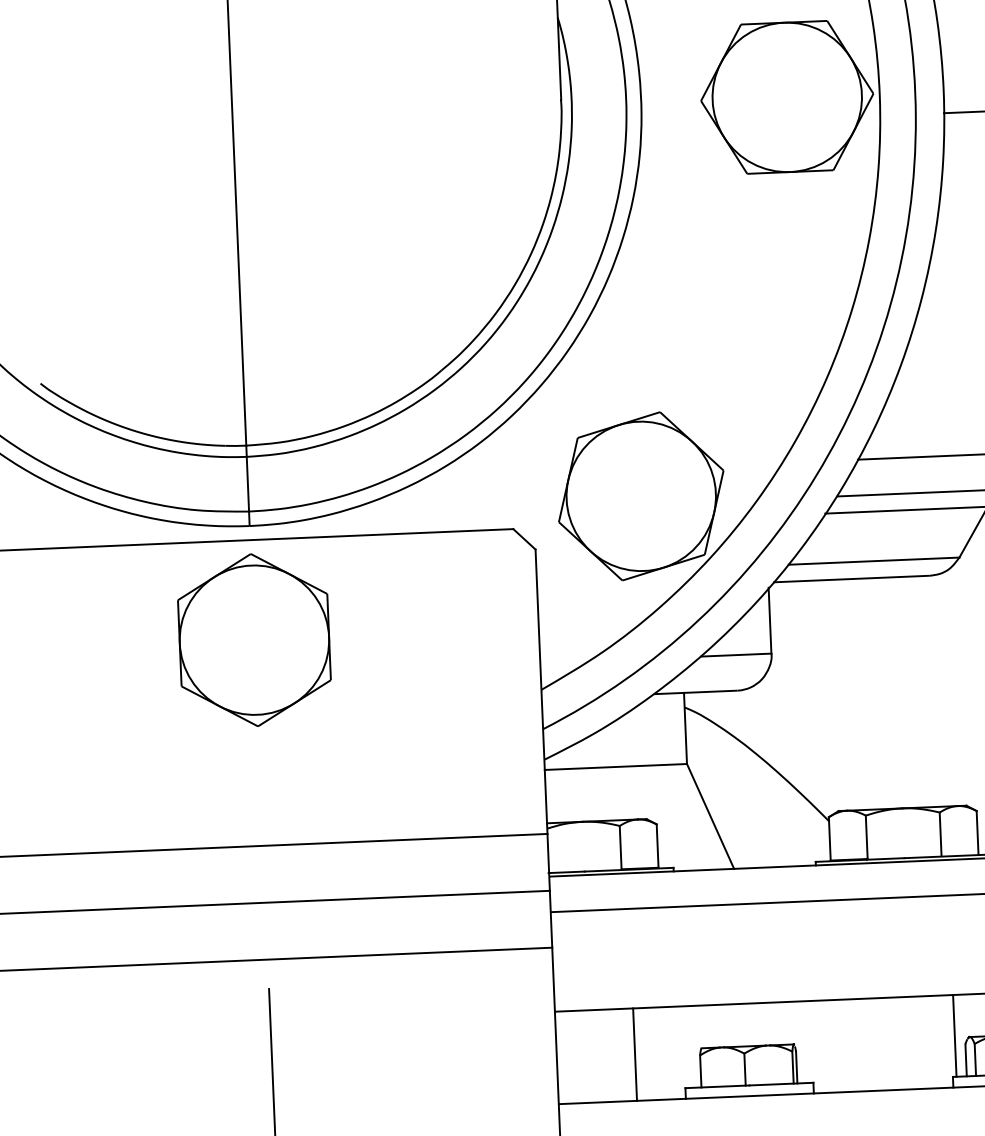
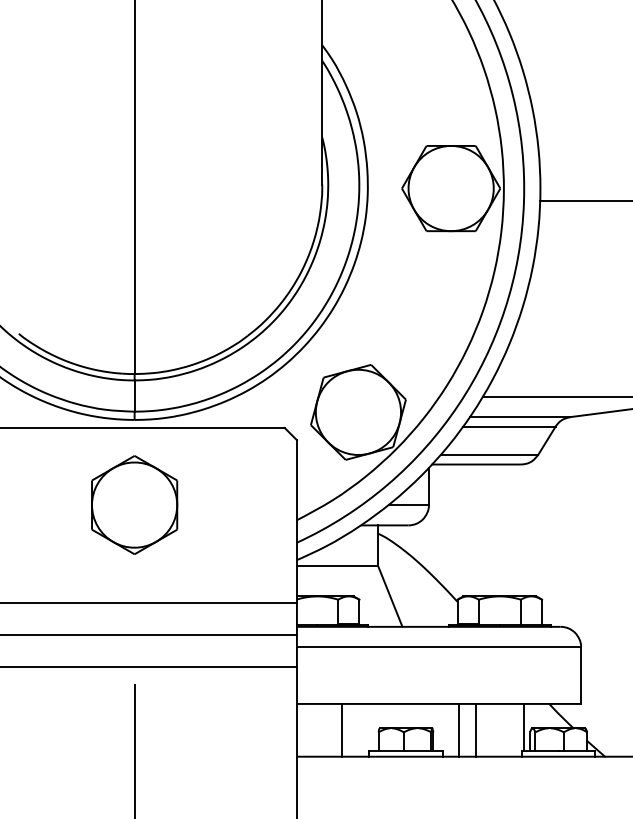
part: (254, 639) -> (134, 504), moved
line: (869, 1043) -> (475, 729), added
line: (841, 1044) -> (459, 729), added

